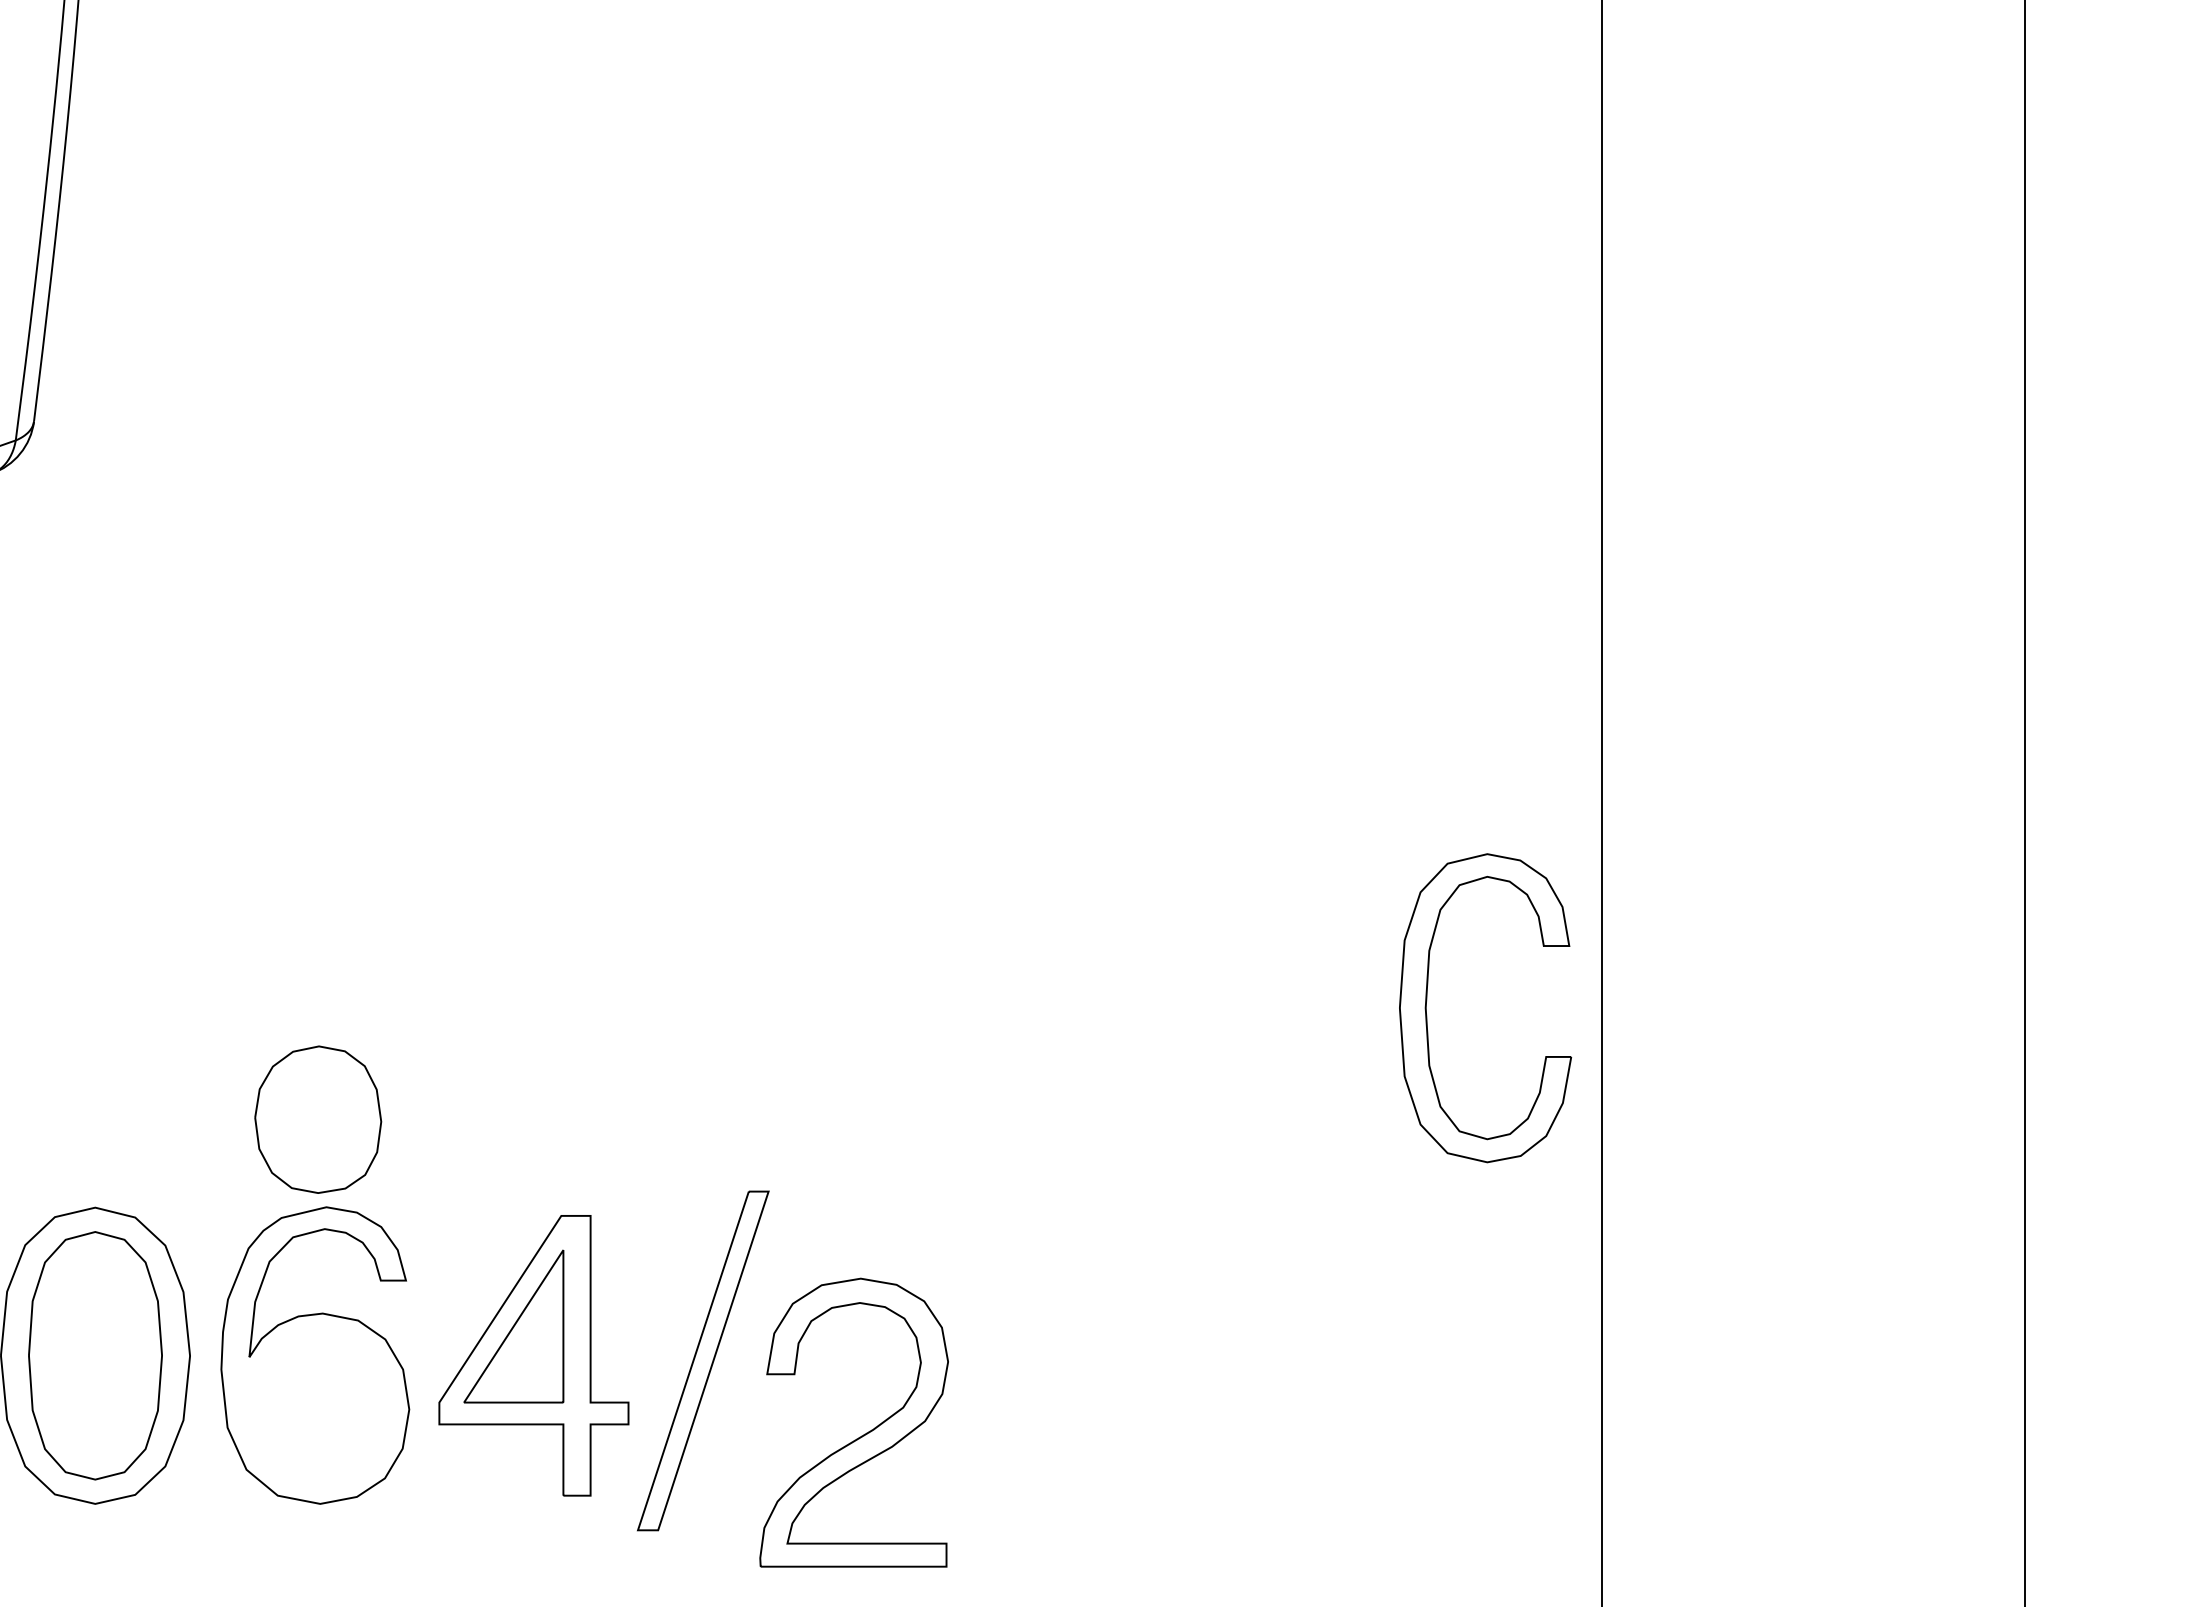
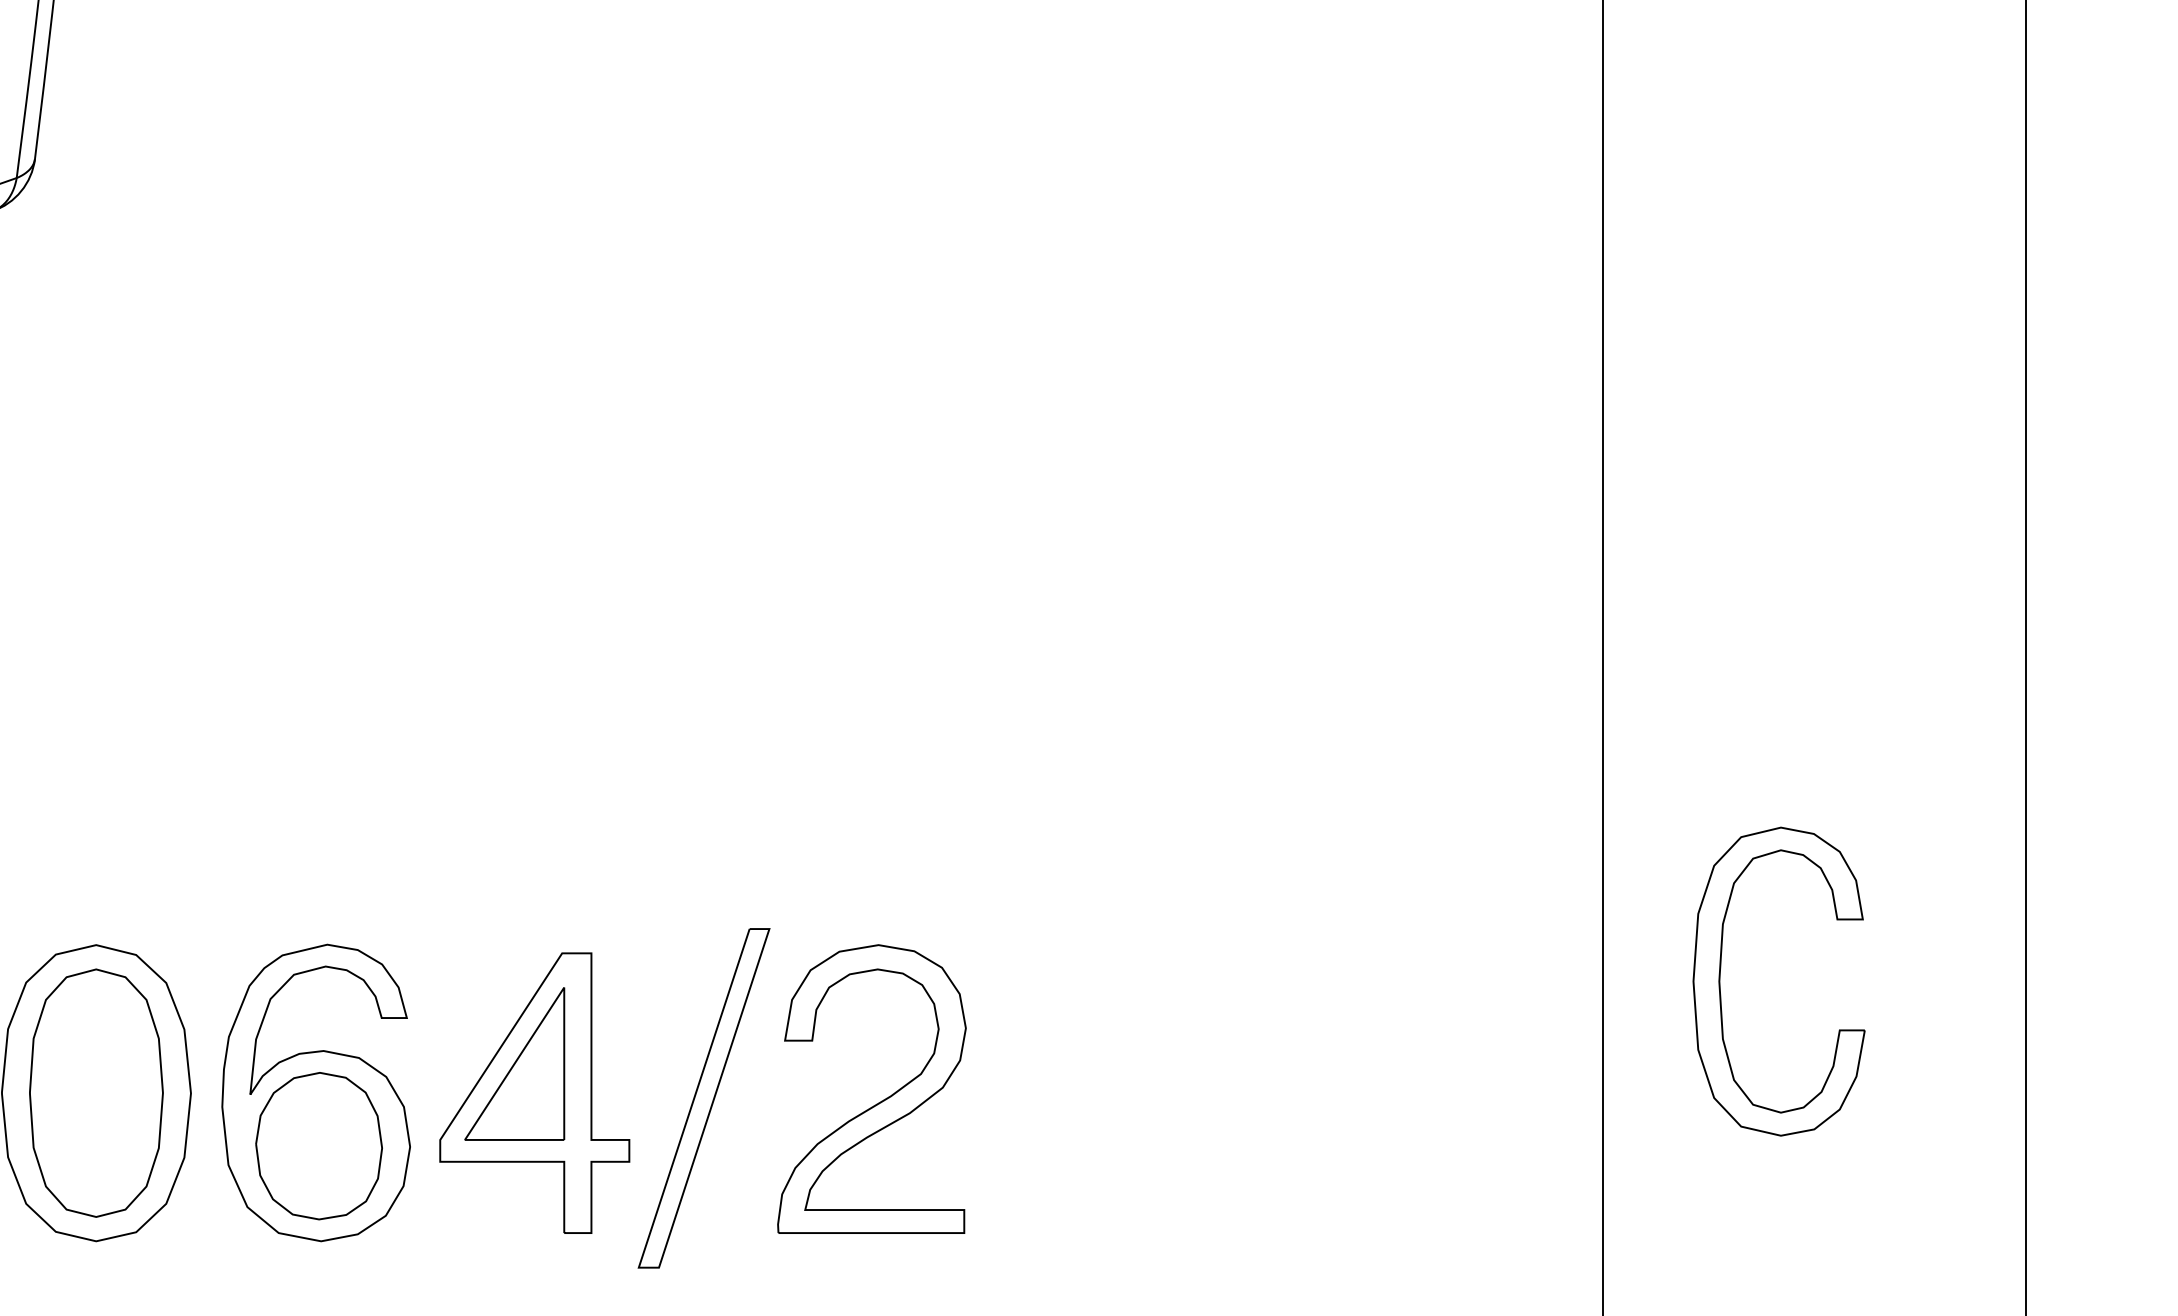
part: (1427, 1015) -> (1721, 988), moved
part: (318, 1119) -> (319, 1145), moved
part: (861, 1435) -> (879, 1101), moved

